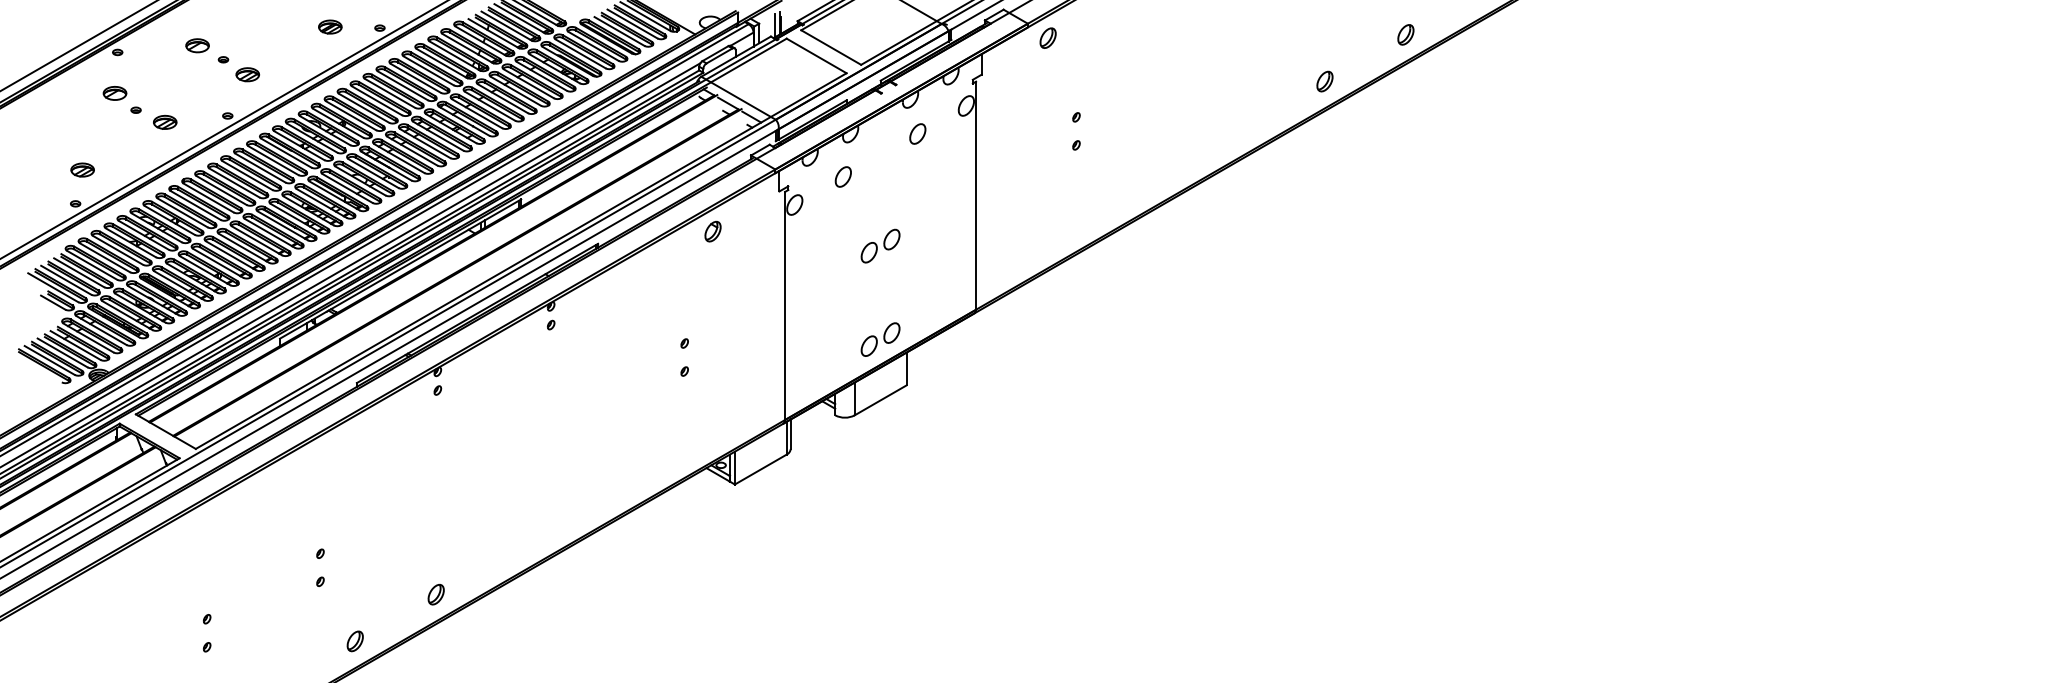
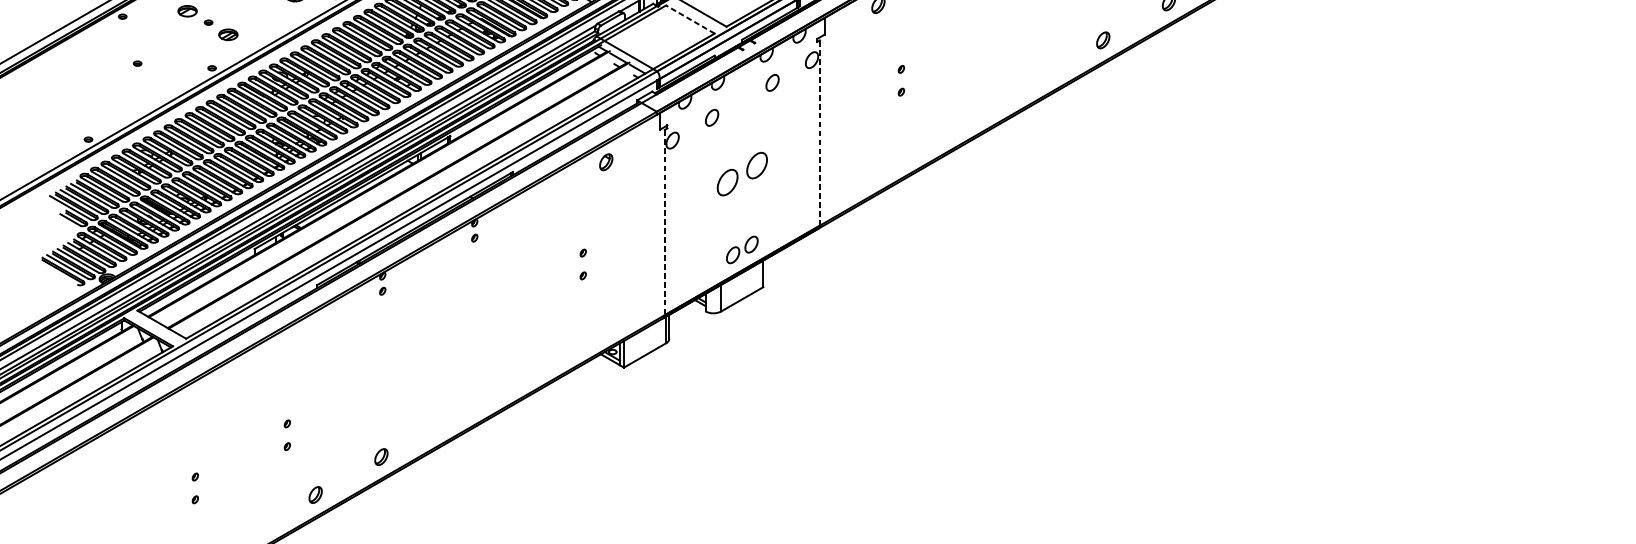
line: (816, 55) -> (690, 19), solid -> dashed
part: (114, 93) -> (120, 50), removed
part: (165, 121) -> (161, 72), removed
part: (82, 169) -> (94, 111), removed
line: (976, 195) -> (820, 132), solid -> dashed
part: (880, 245) -> (742, 173), size x1.6
line: (785, 306) -> (665, 223), solid -> dashed

